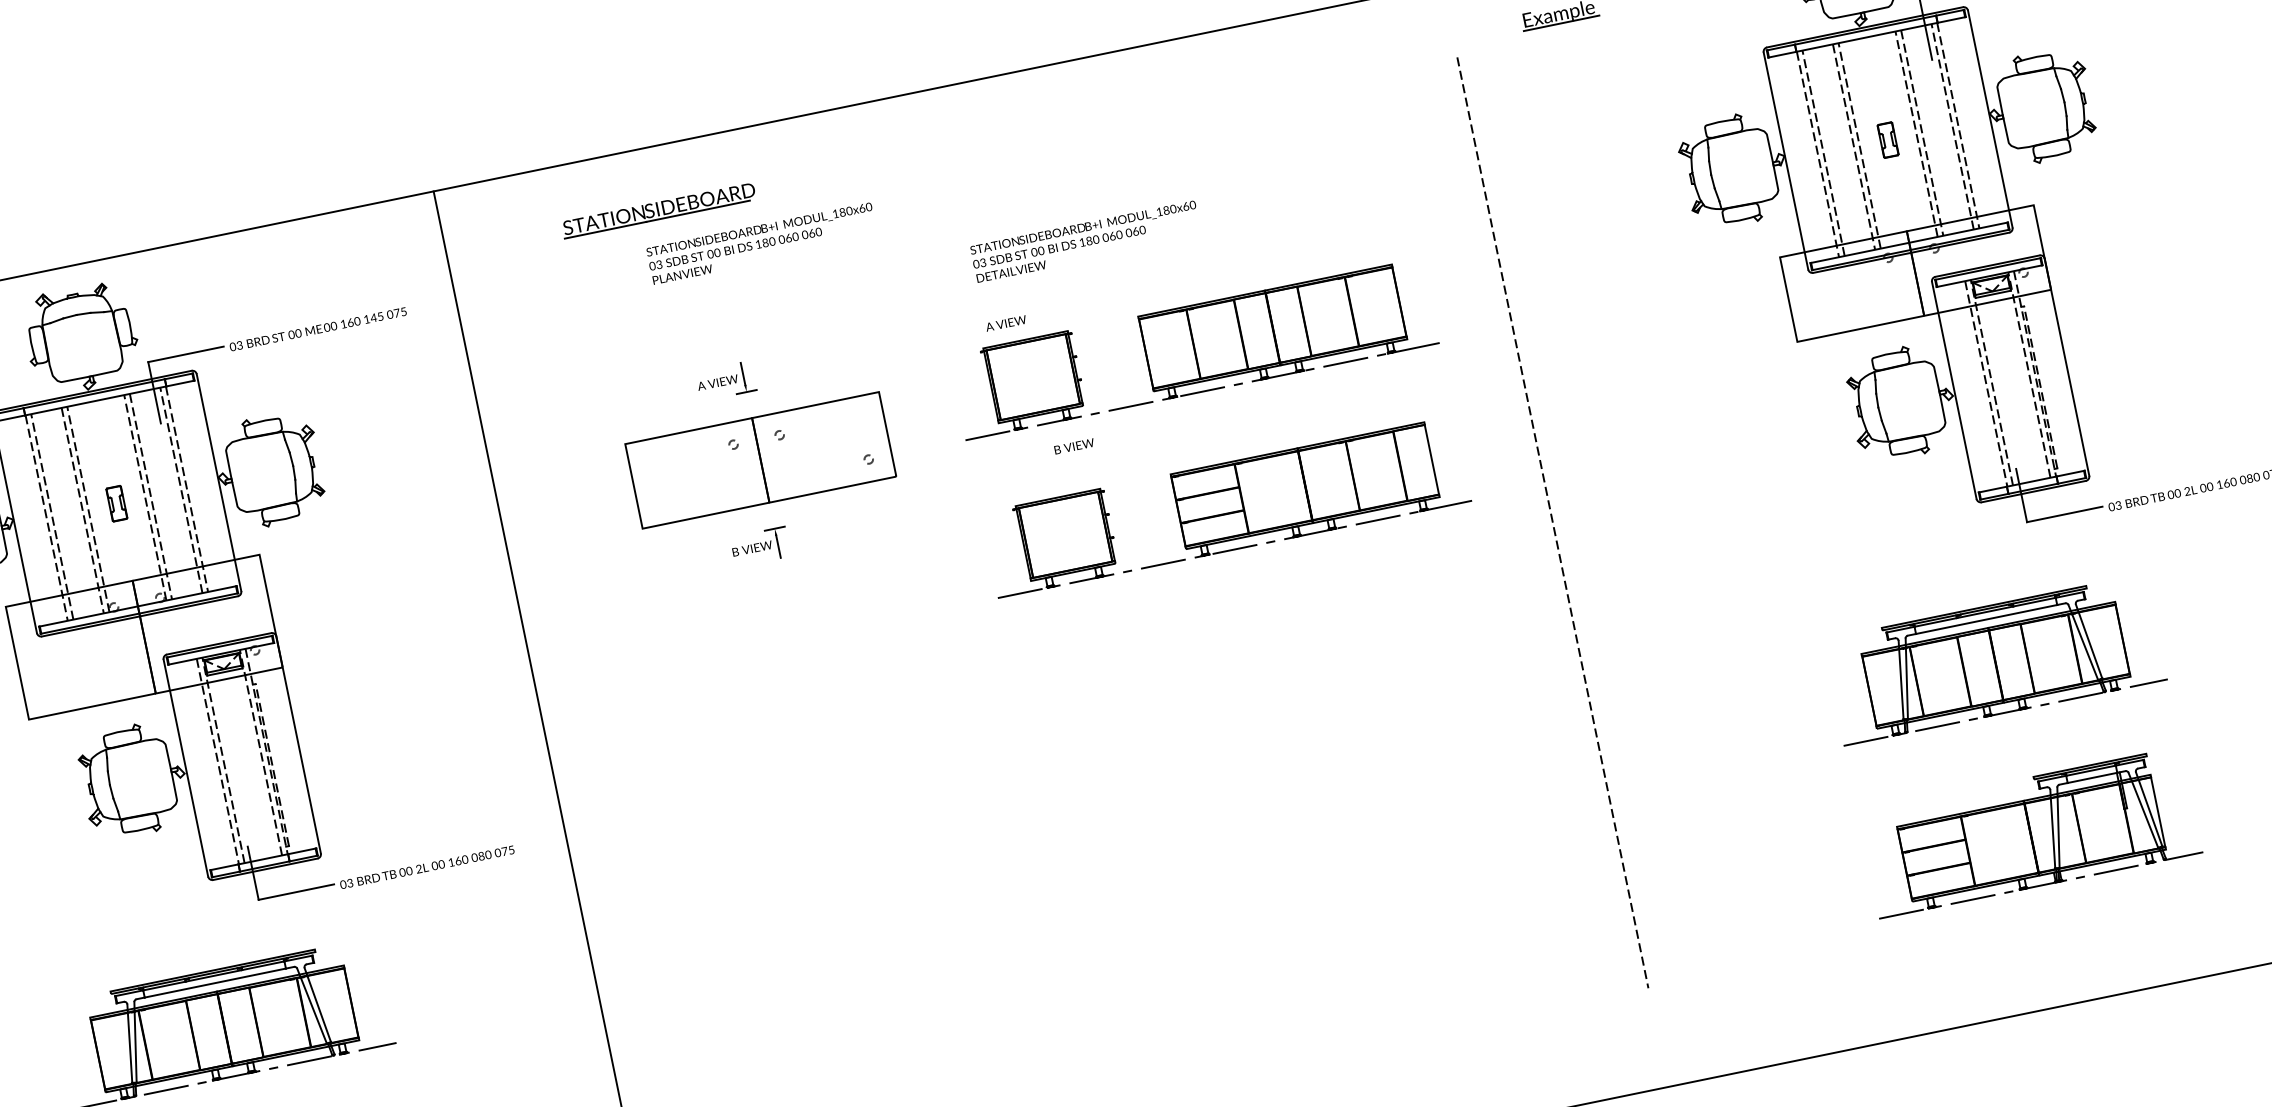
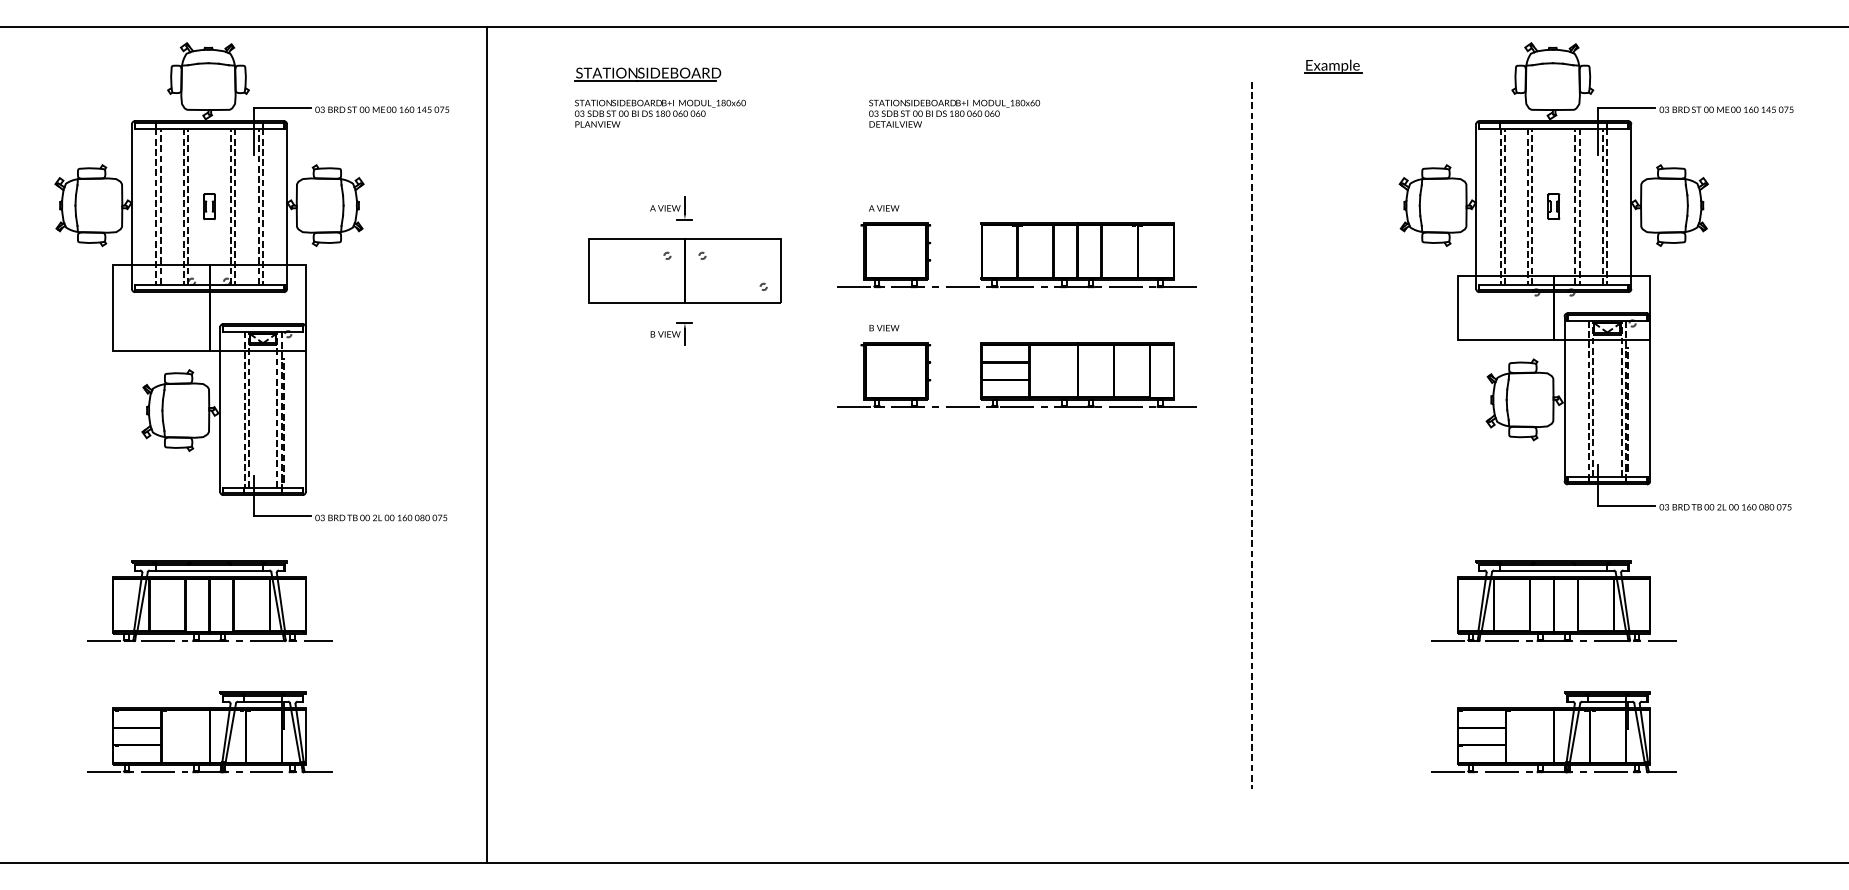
text: (1085, 241) -> (954, 113), moved
text: (760, 243) -> (659, 113), moved
text: (1074, 446) -> (884, 328), moved

